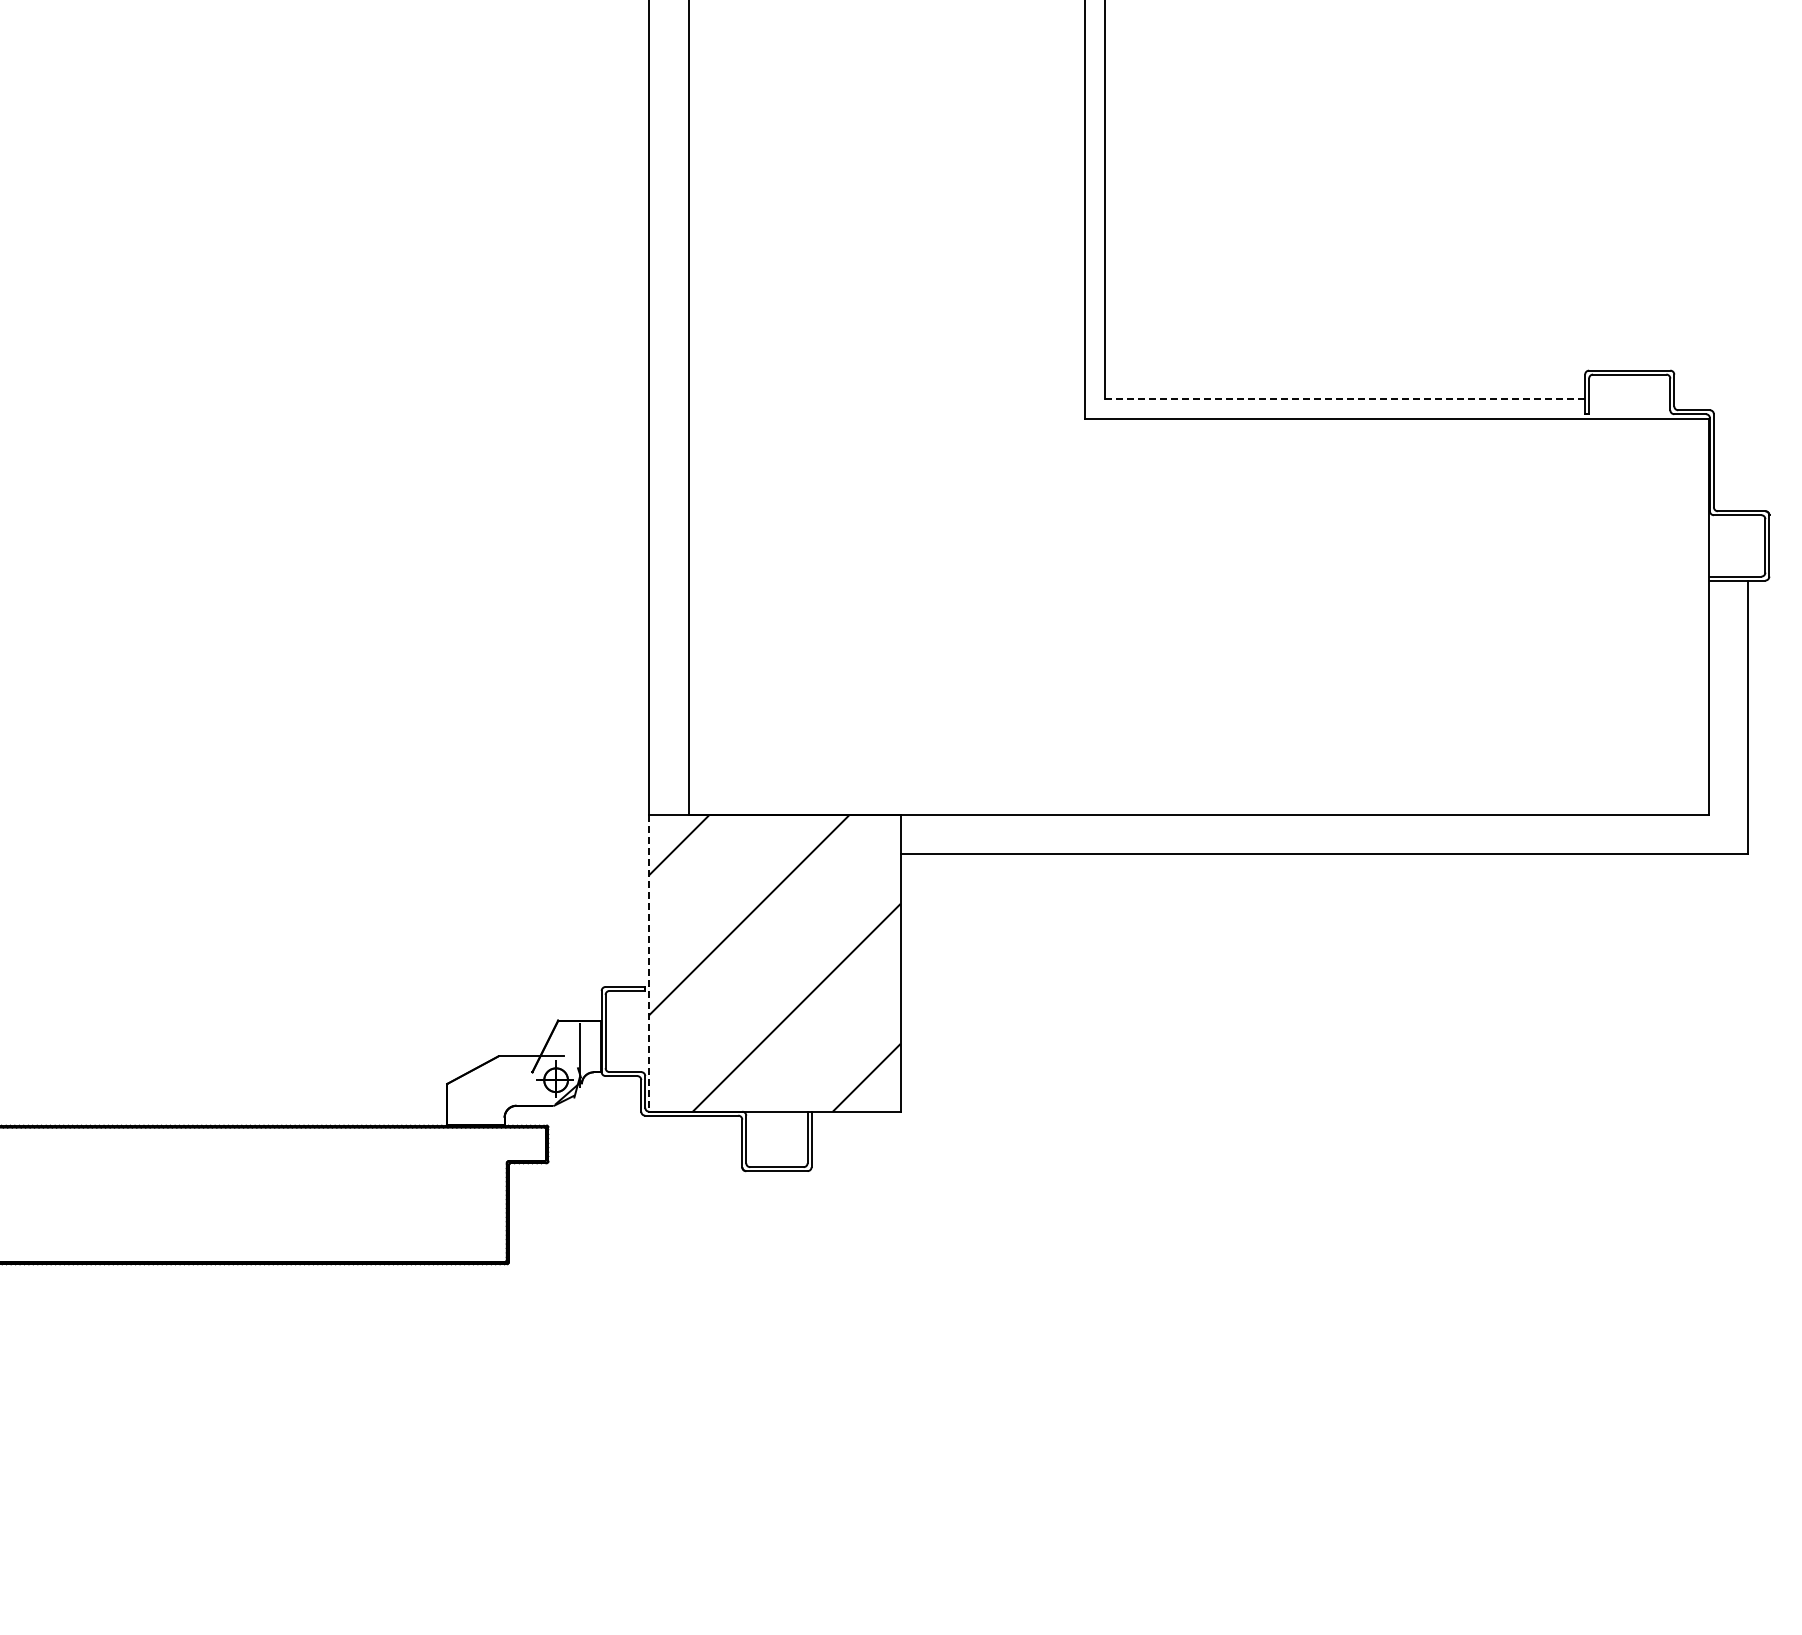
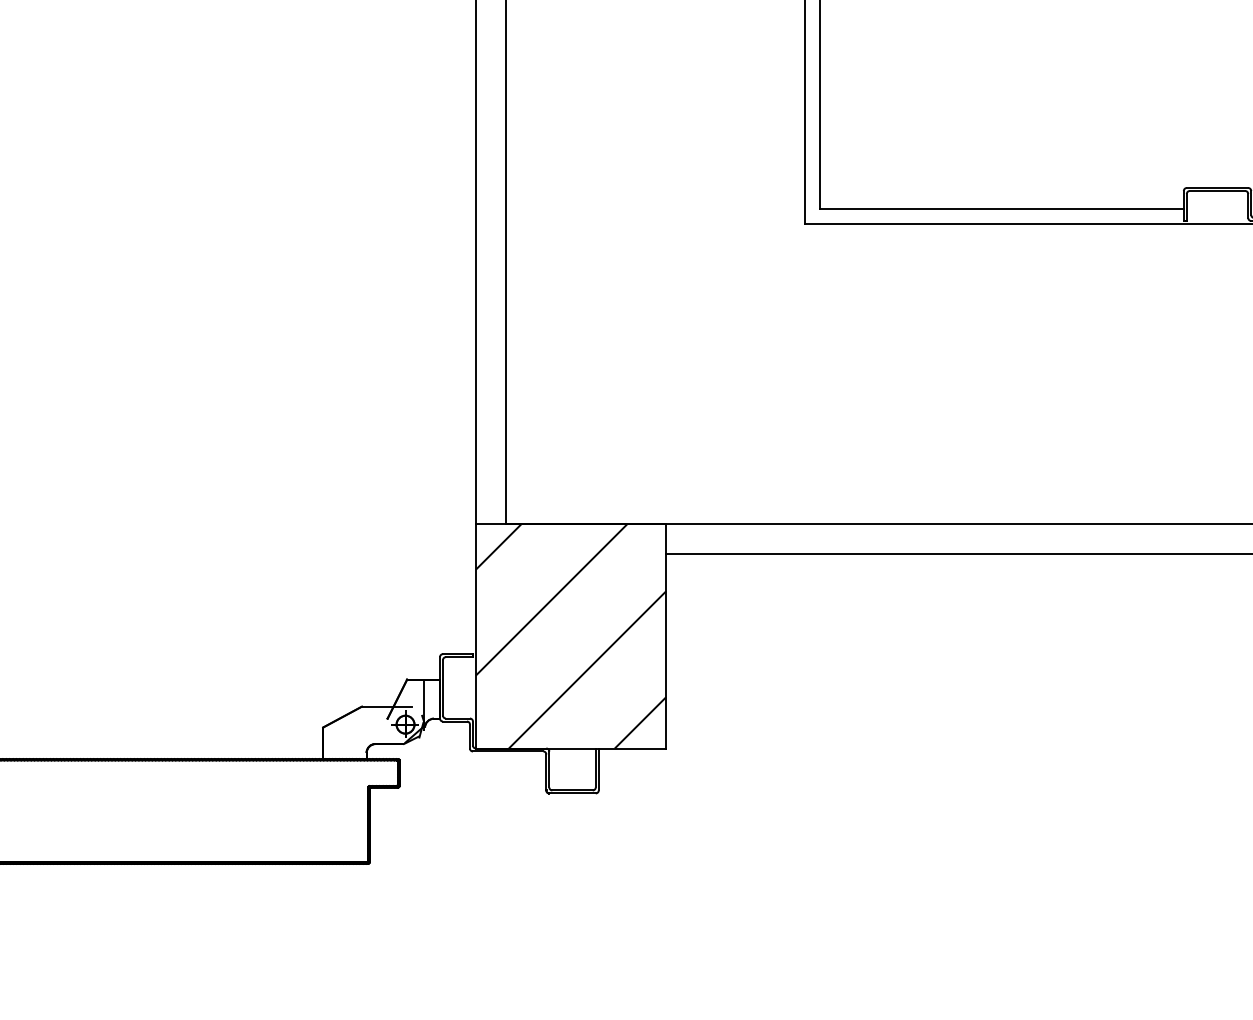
line: (1344, 398) -> (1001, 209), dashed -> solid
line: (649, 963) -> (476, 636), dashed -> solid

